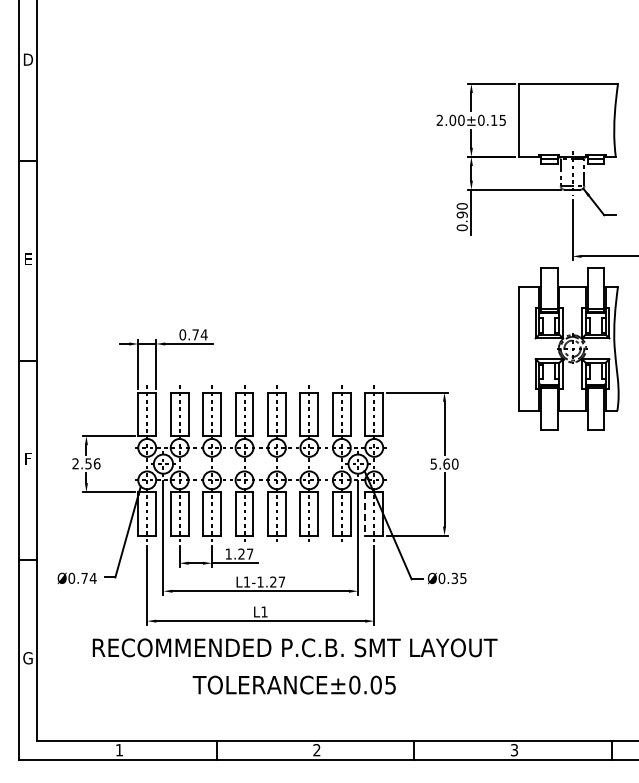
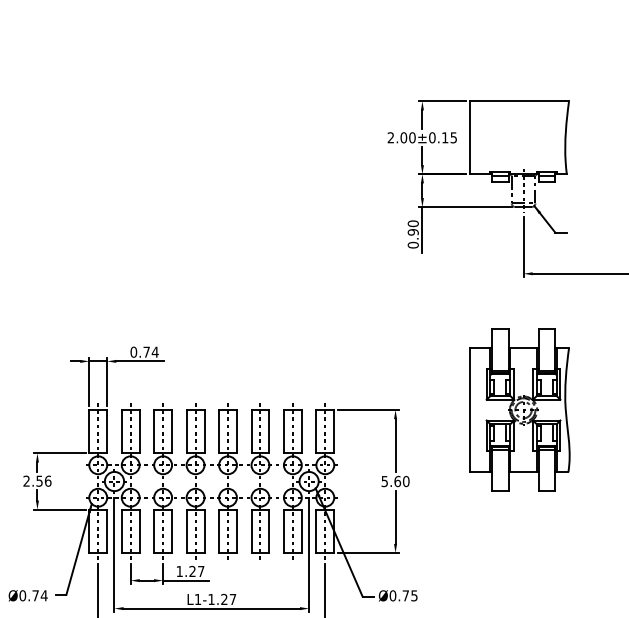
part: (568, 348) -> (519, 409), moved
line: (365, 513) -> (316, 530), dashed -> solid
text: (454, 578) -> (405, 595), Ø0.35 -> Ø0.75

